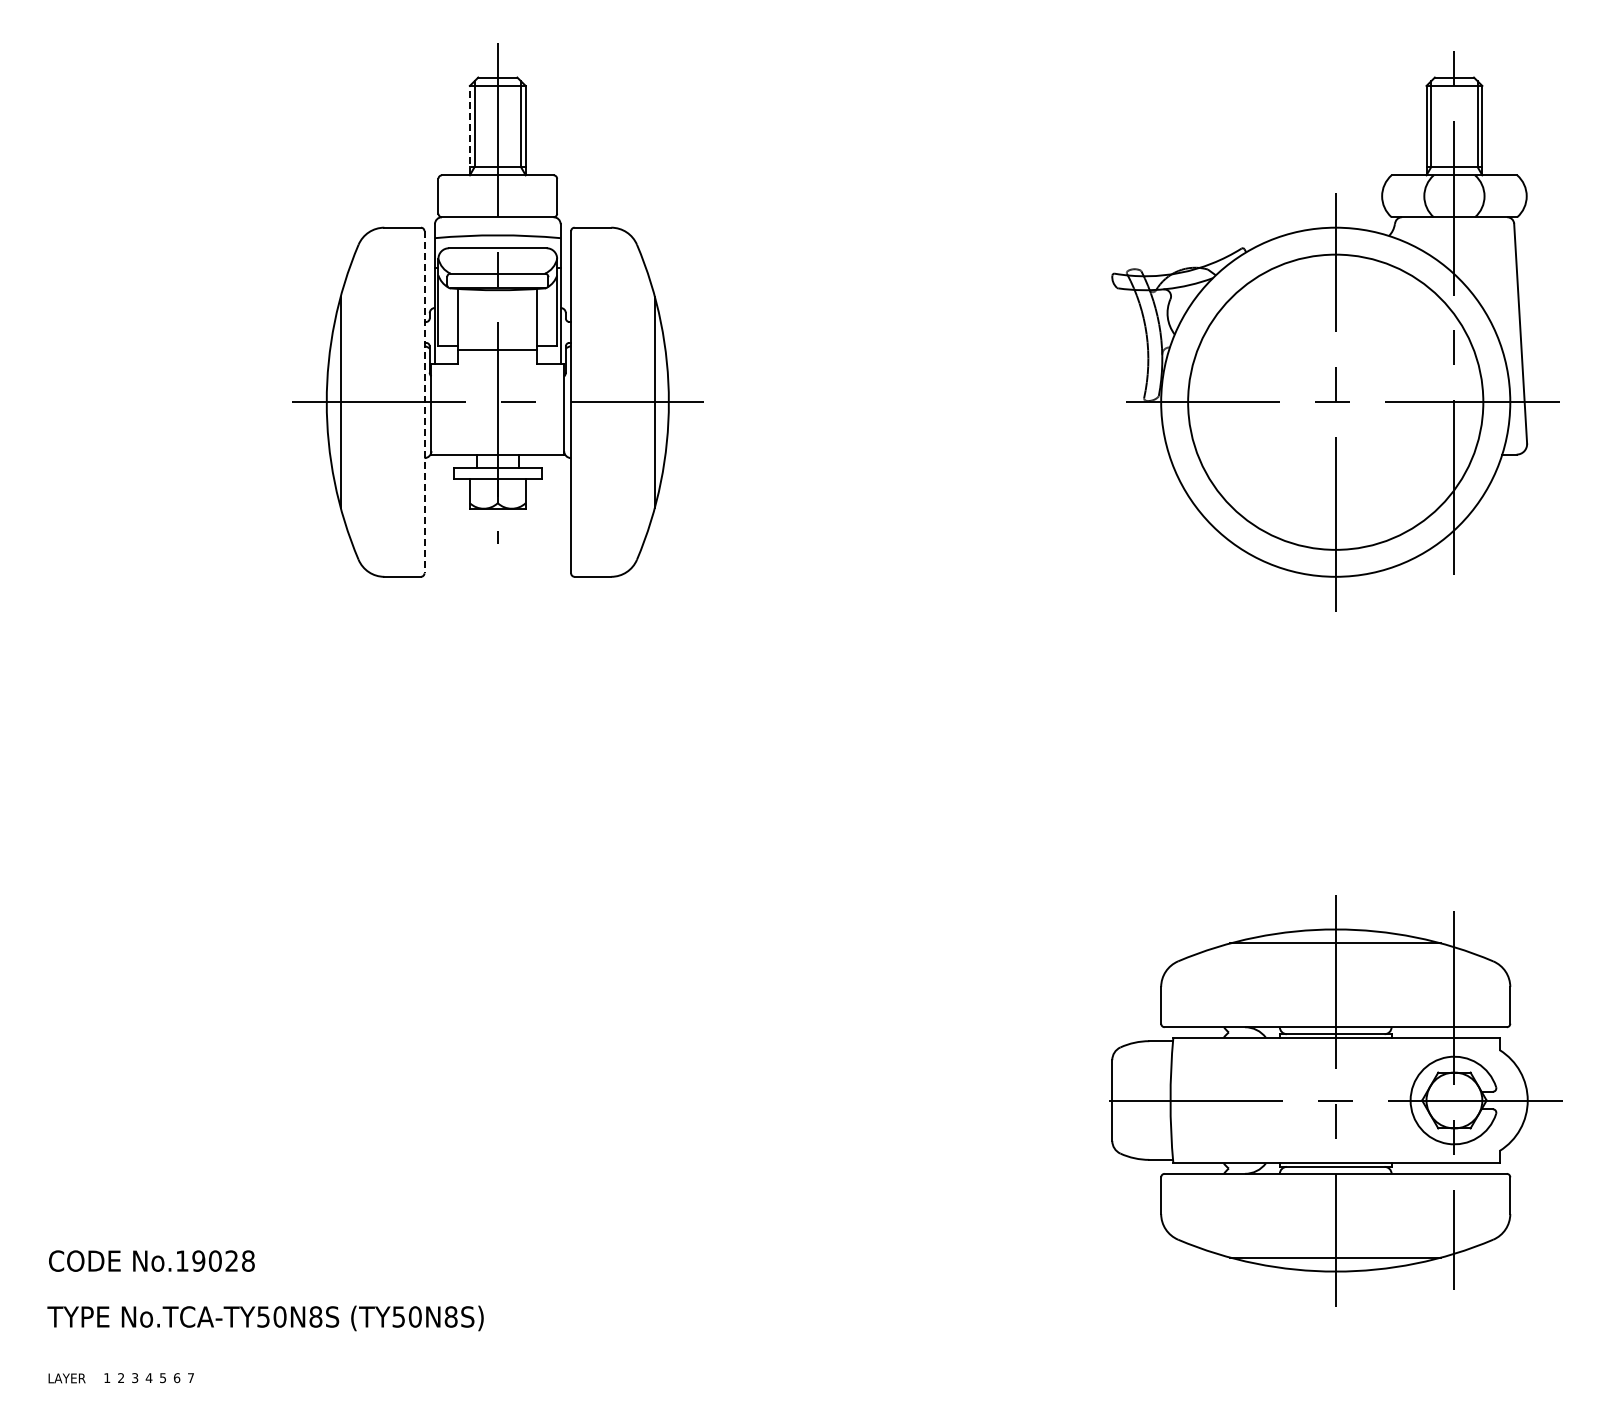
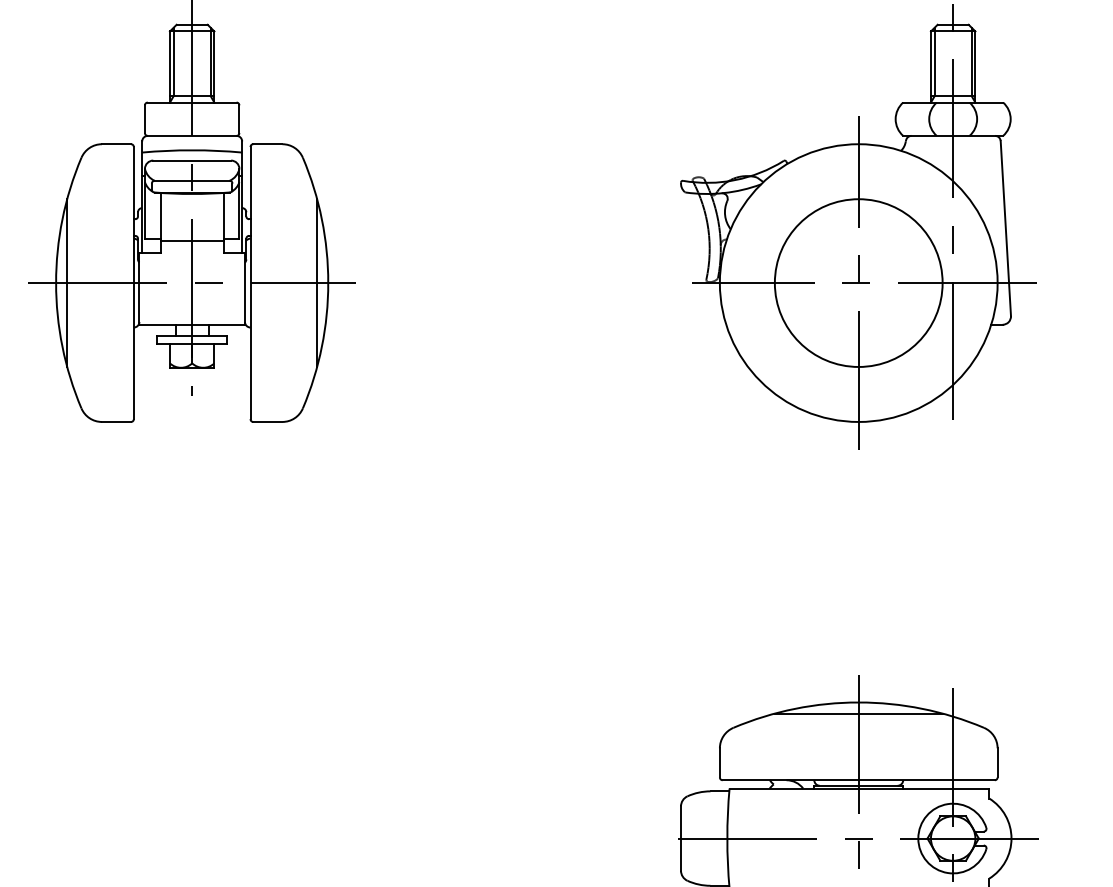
line: (469, 130) -> (169, 66), dashed -> solid
circle: (1335, 401) -> (858, 282), size x0.71
line: (424, 402) -> (133, 283), dashed -> solid

